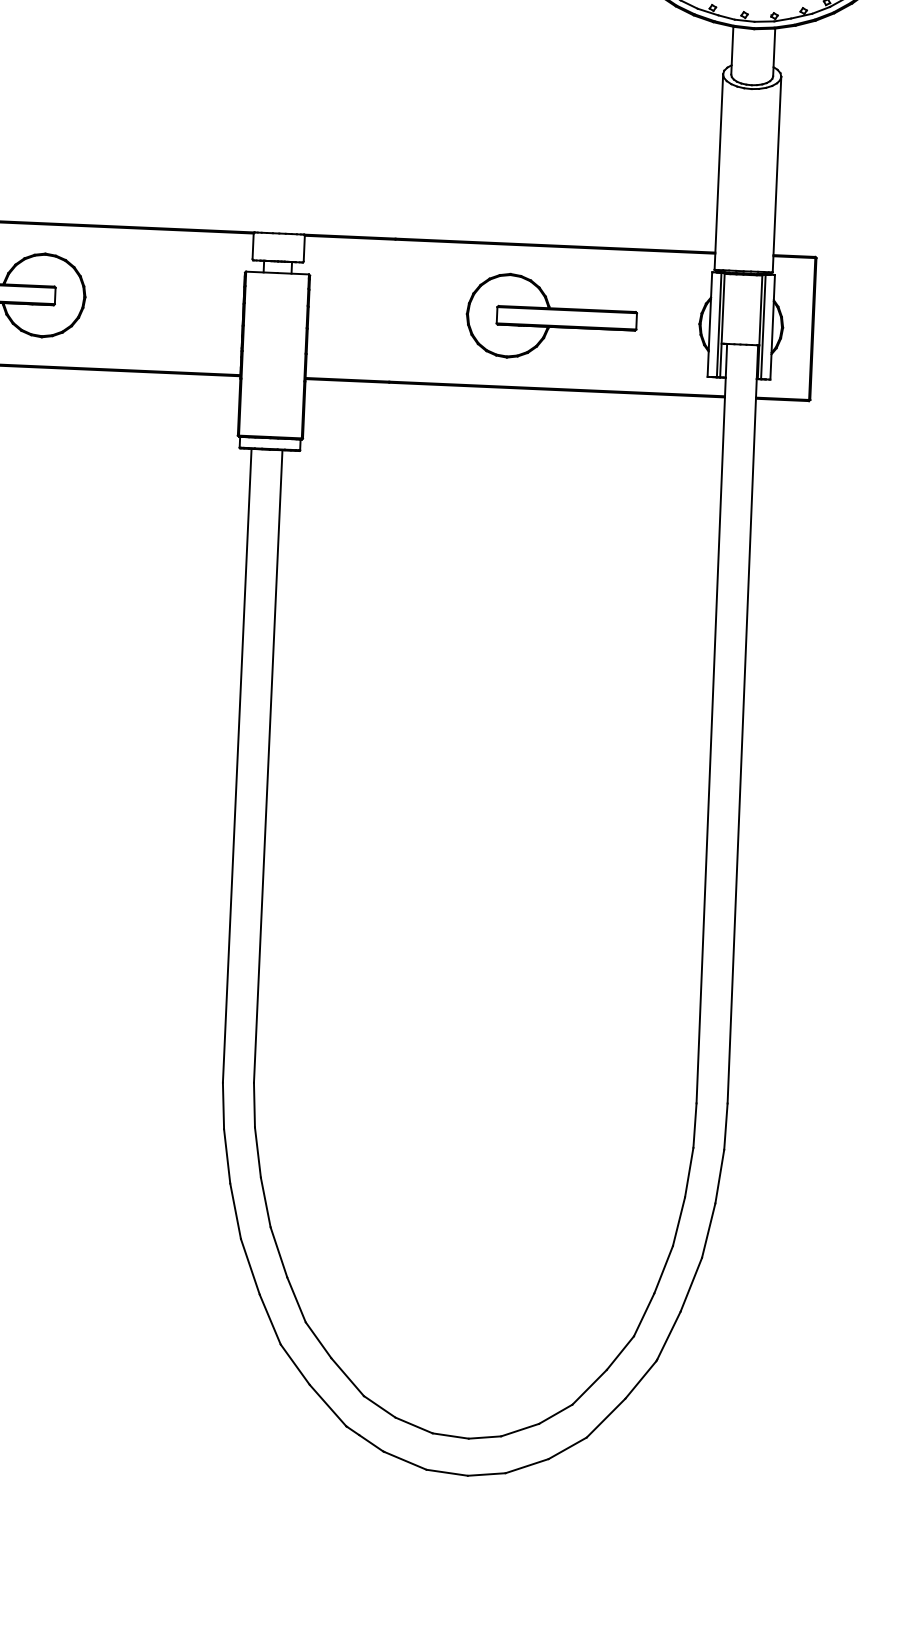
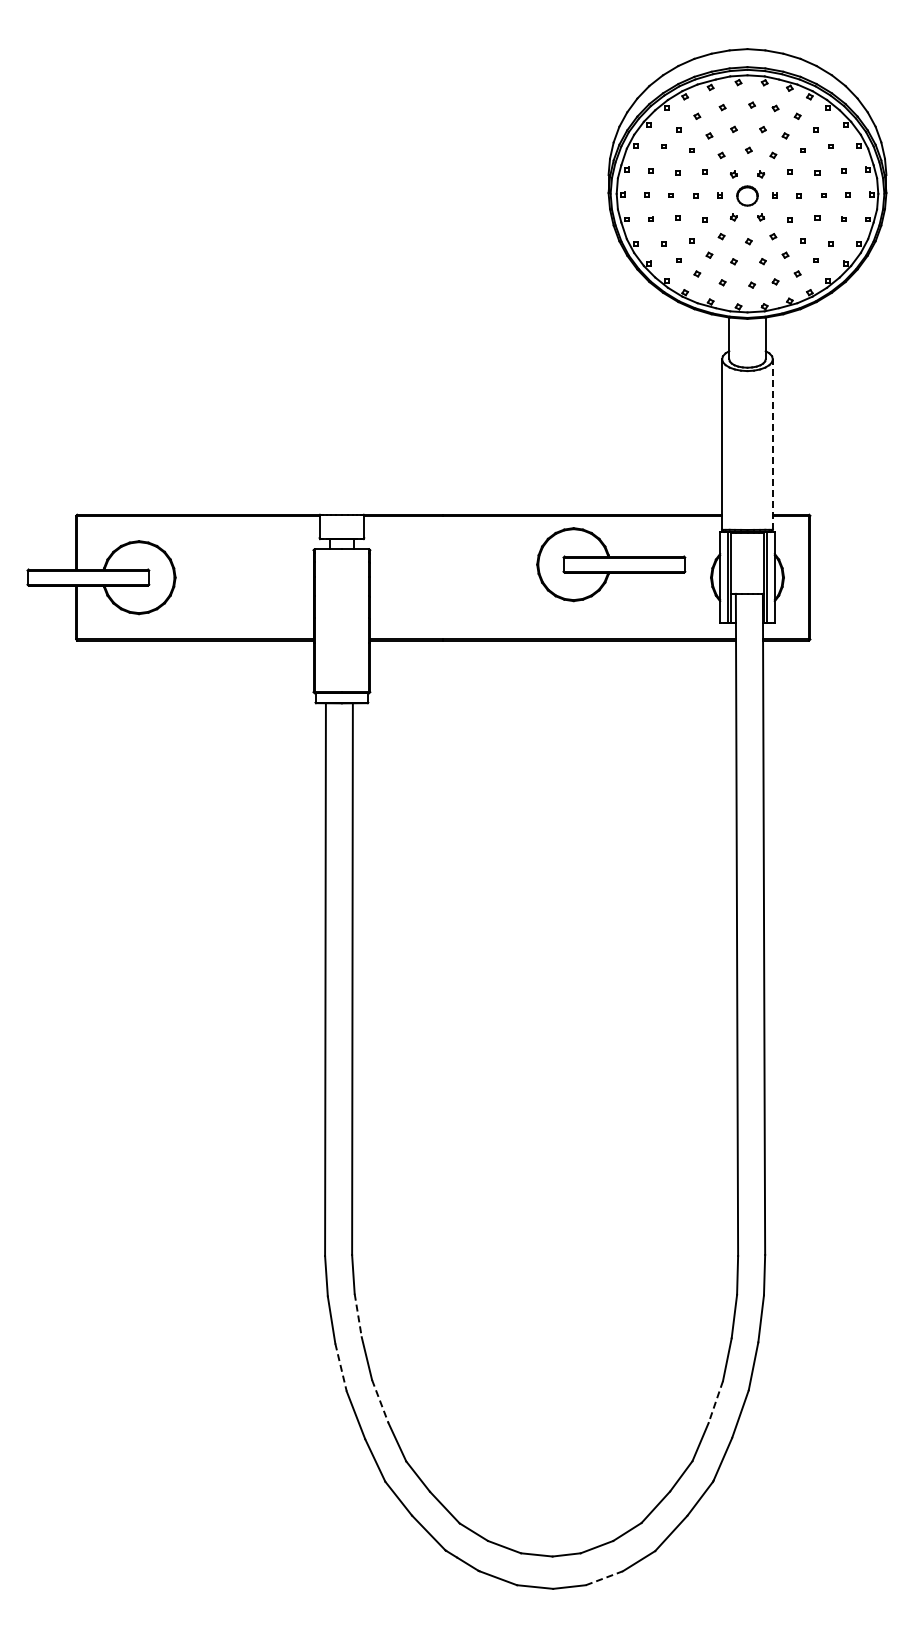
line: (776, 174) -> (772, 444), solid -> dashed
part: (552, 317) -> (611, 564), moved
line: (258, 1152) -> (358, 1315), solid -> dashed
line: (236, 1211) -> (341, 1367), solid -> dashed
line: (279, 1253) -> (380, 1402), solid -> dashed
line: (663, 1270) -> (715, 1402), solid -> dashed
line: (527, 1466) -> (604, 1578), solid -> dashed

